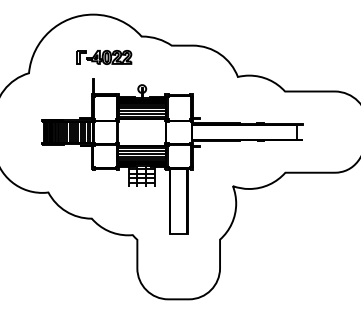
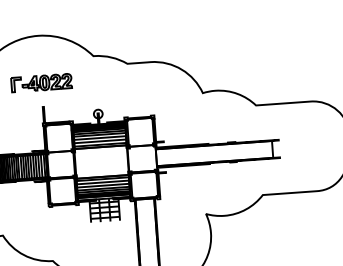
part: (104, 57) -> (42, 83), moved

